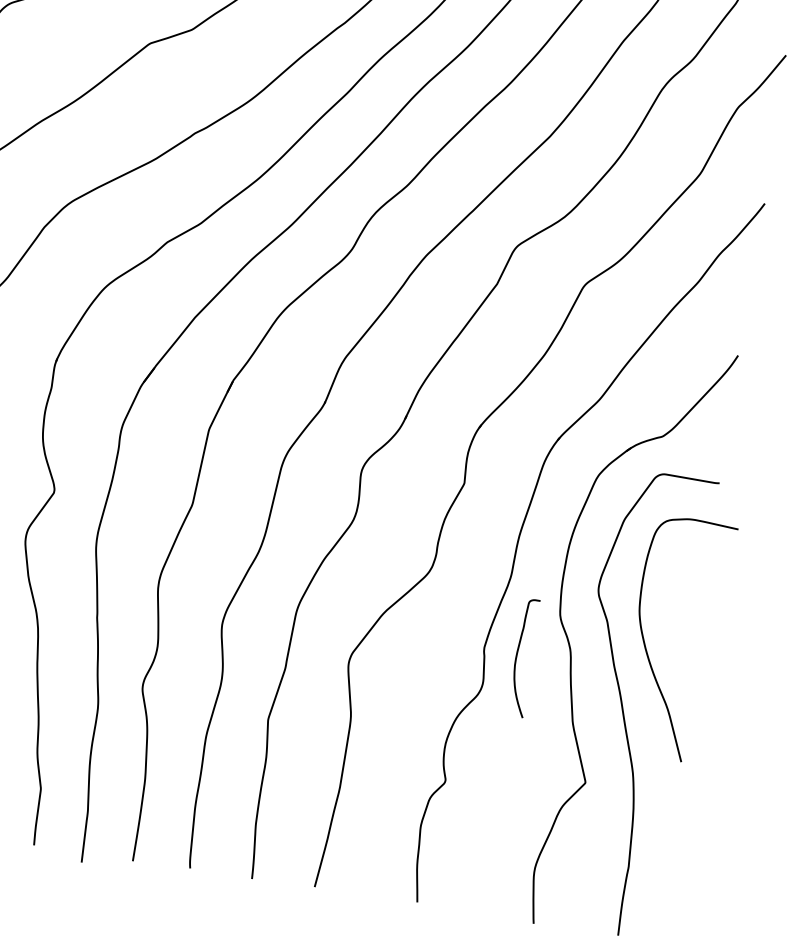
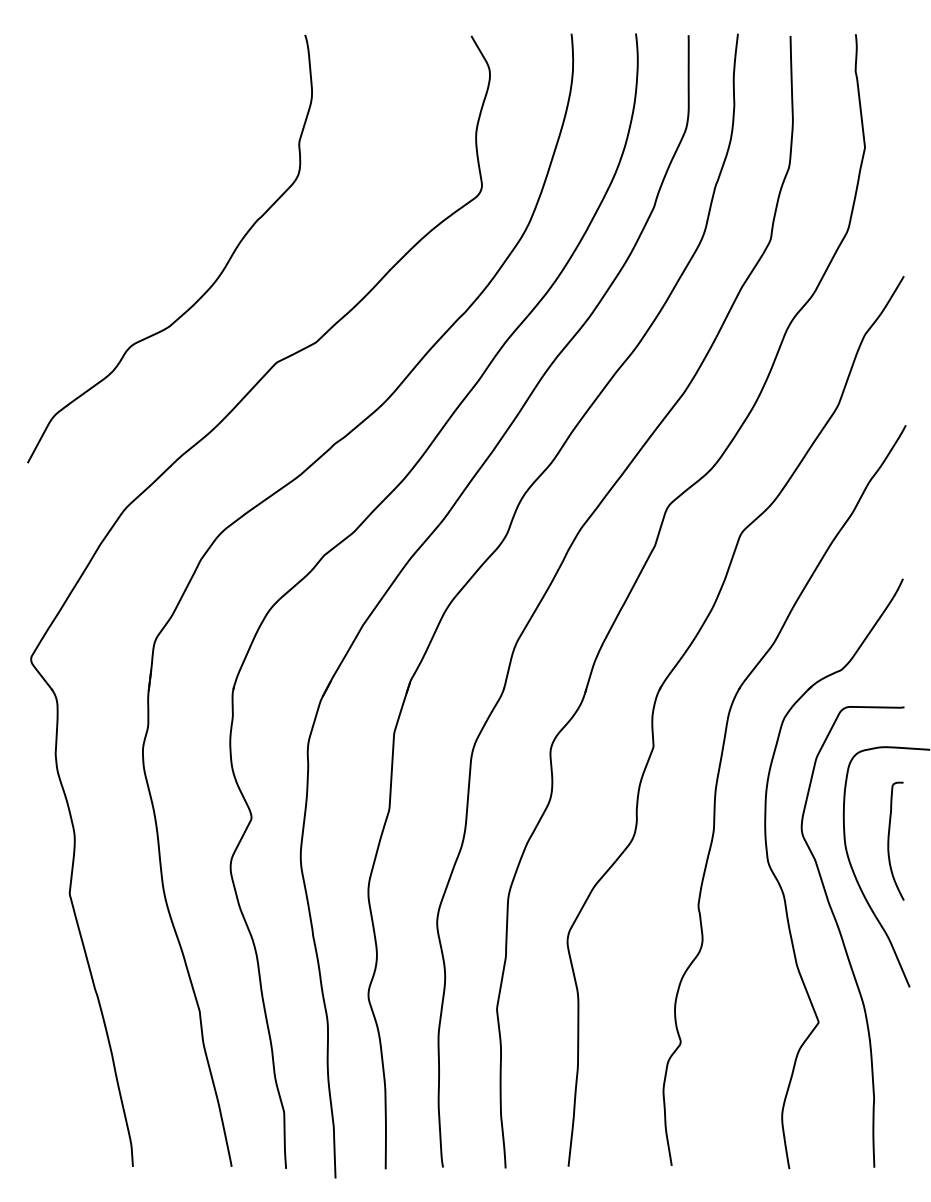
curve: (517, 656) -> (889, 840), moved

